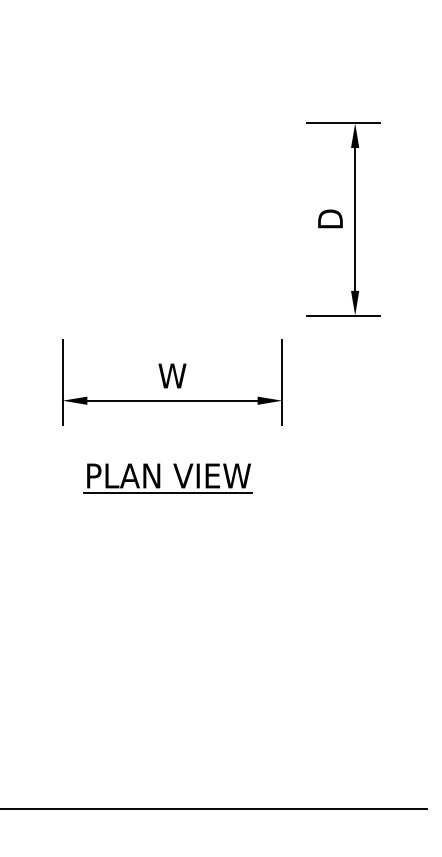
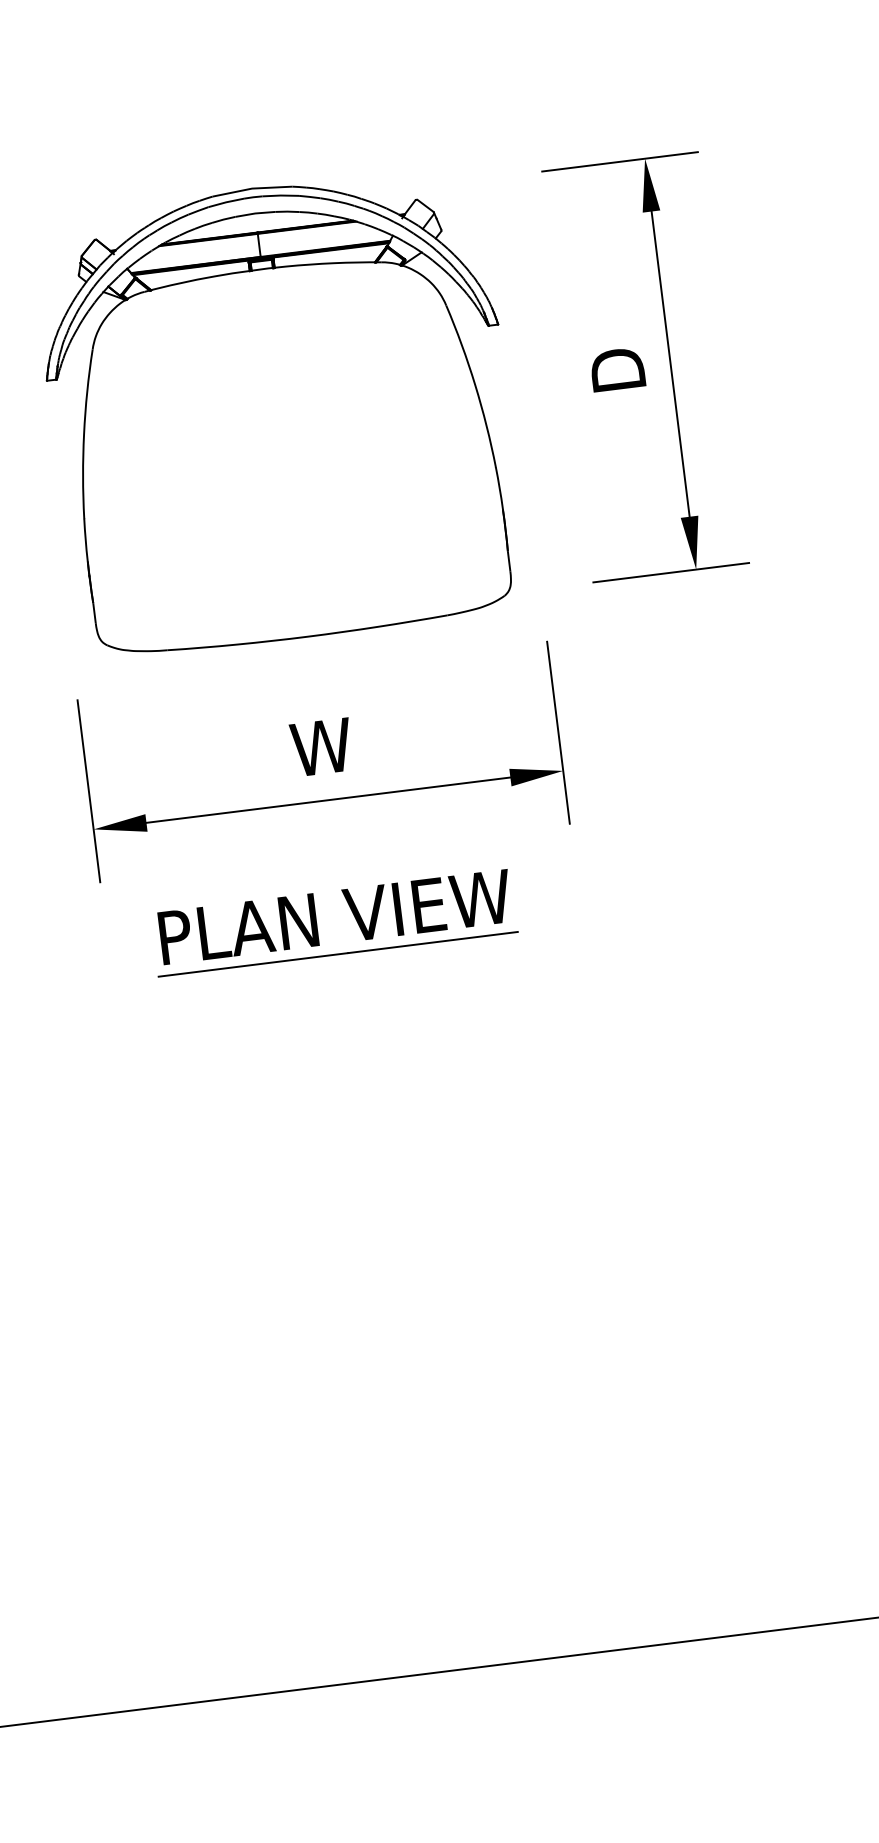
part: (172, 219) -> (280, 412), added
part: (160, 478) -> (317, 924), moved

